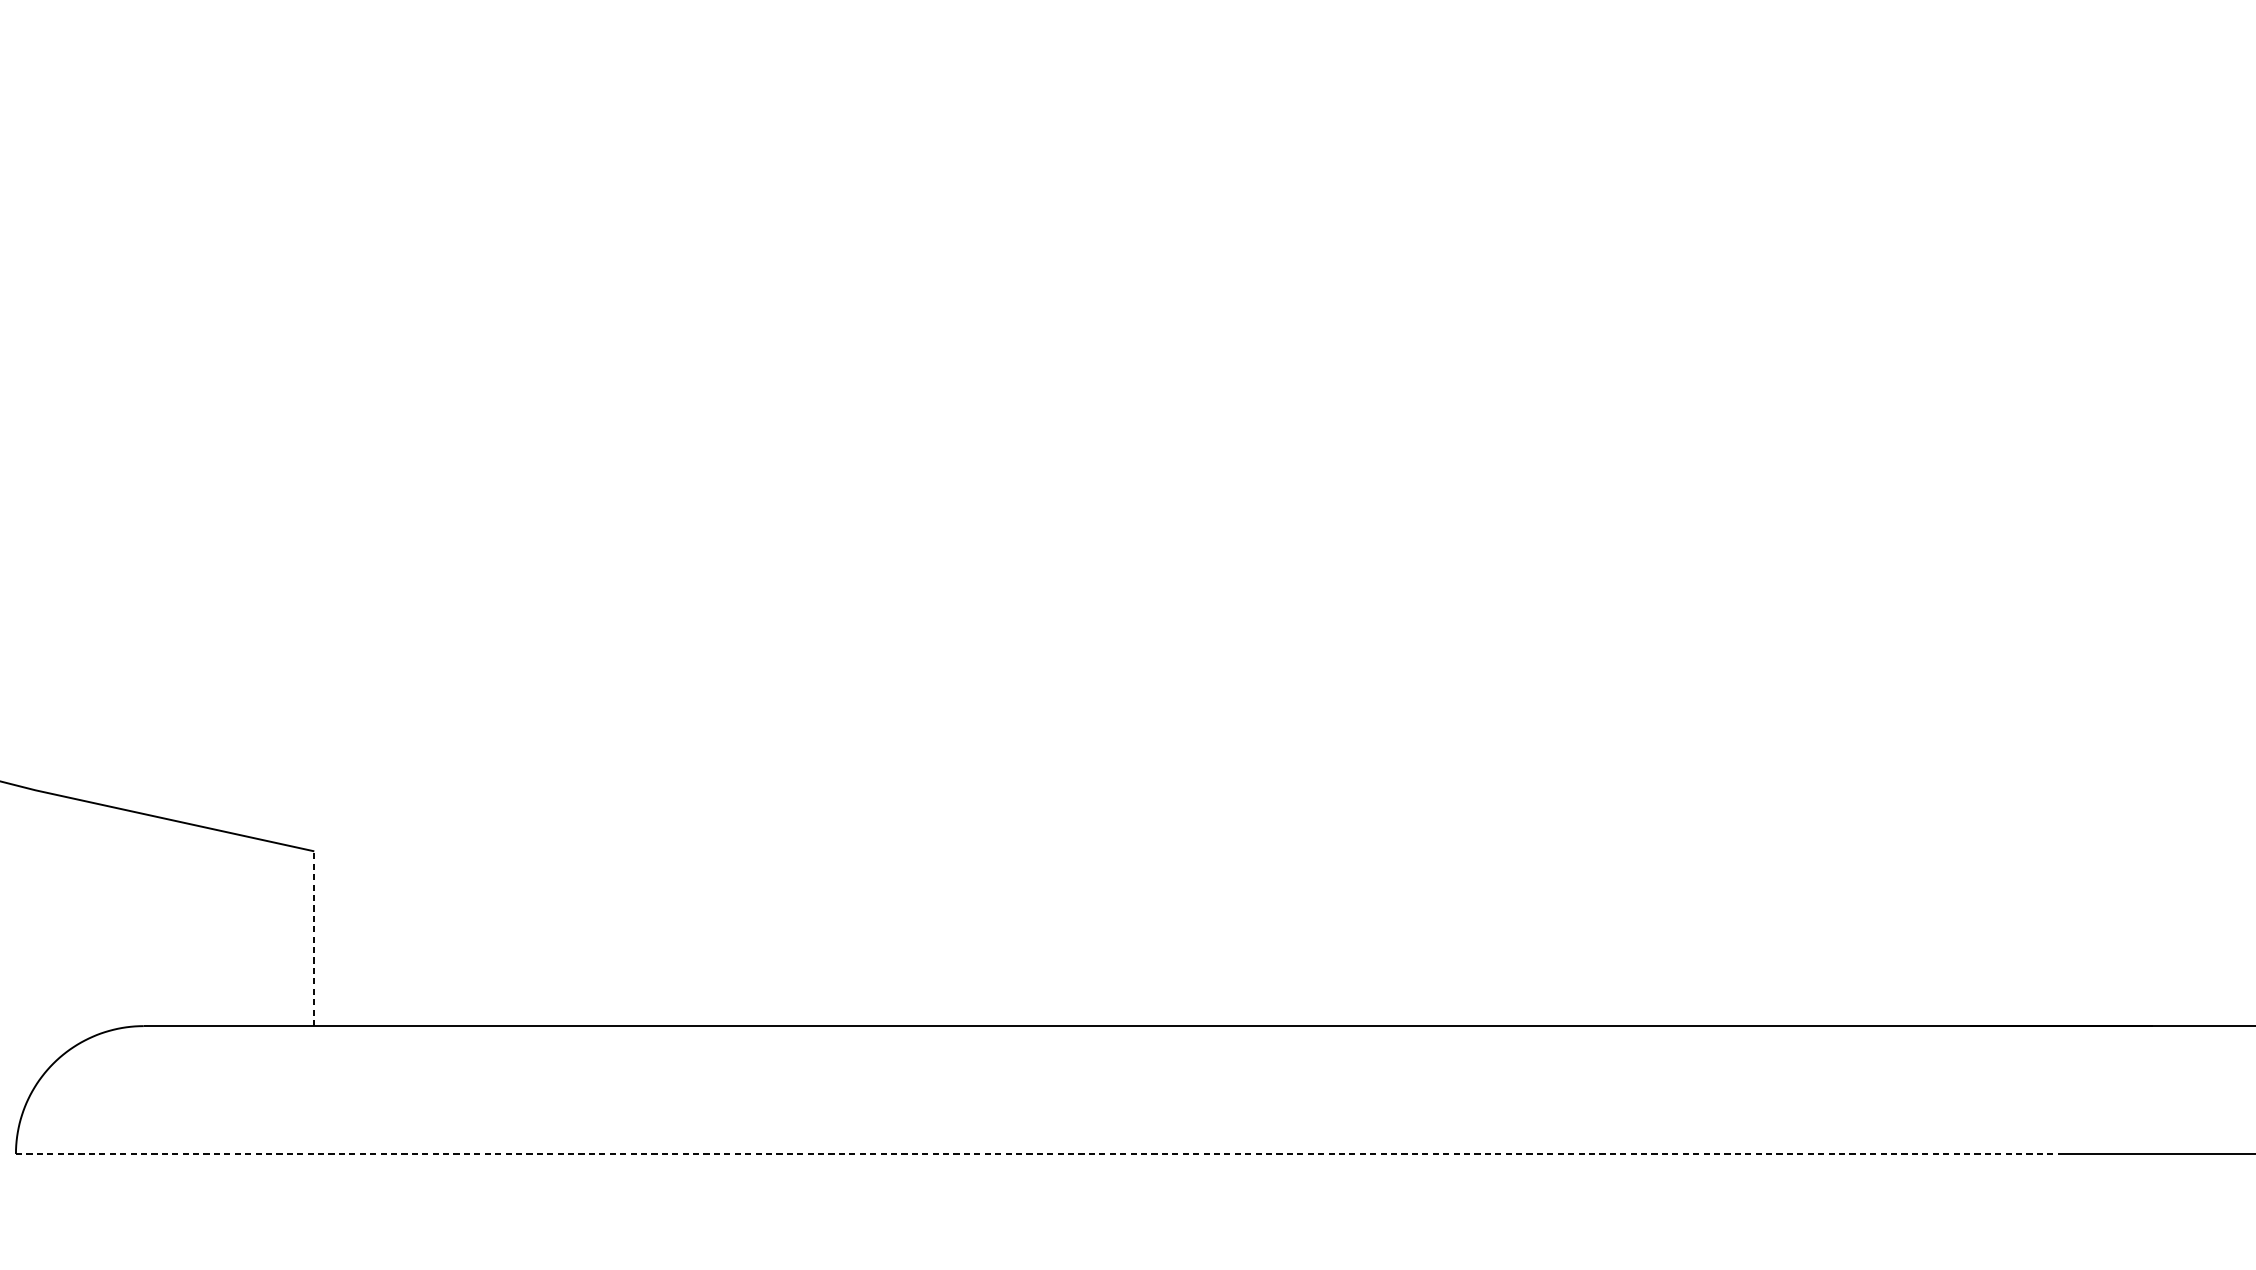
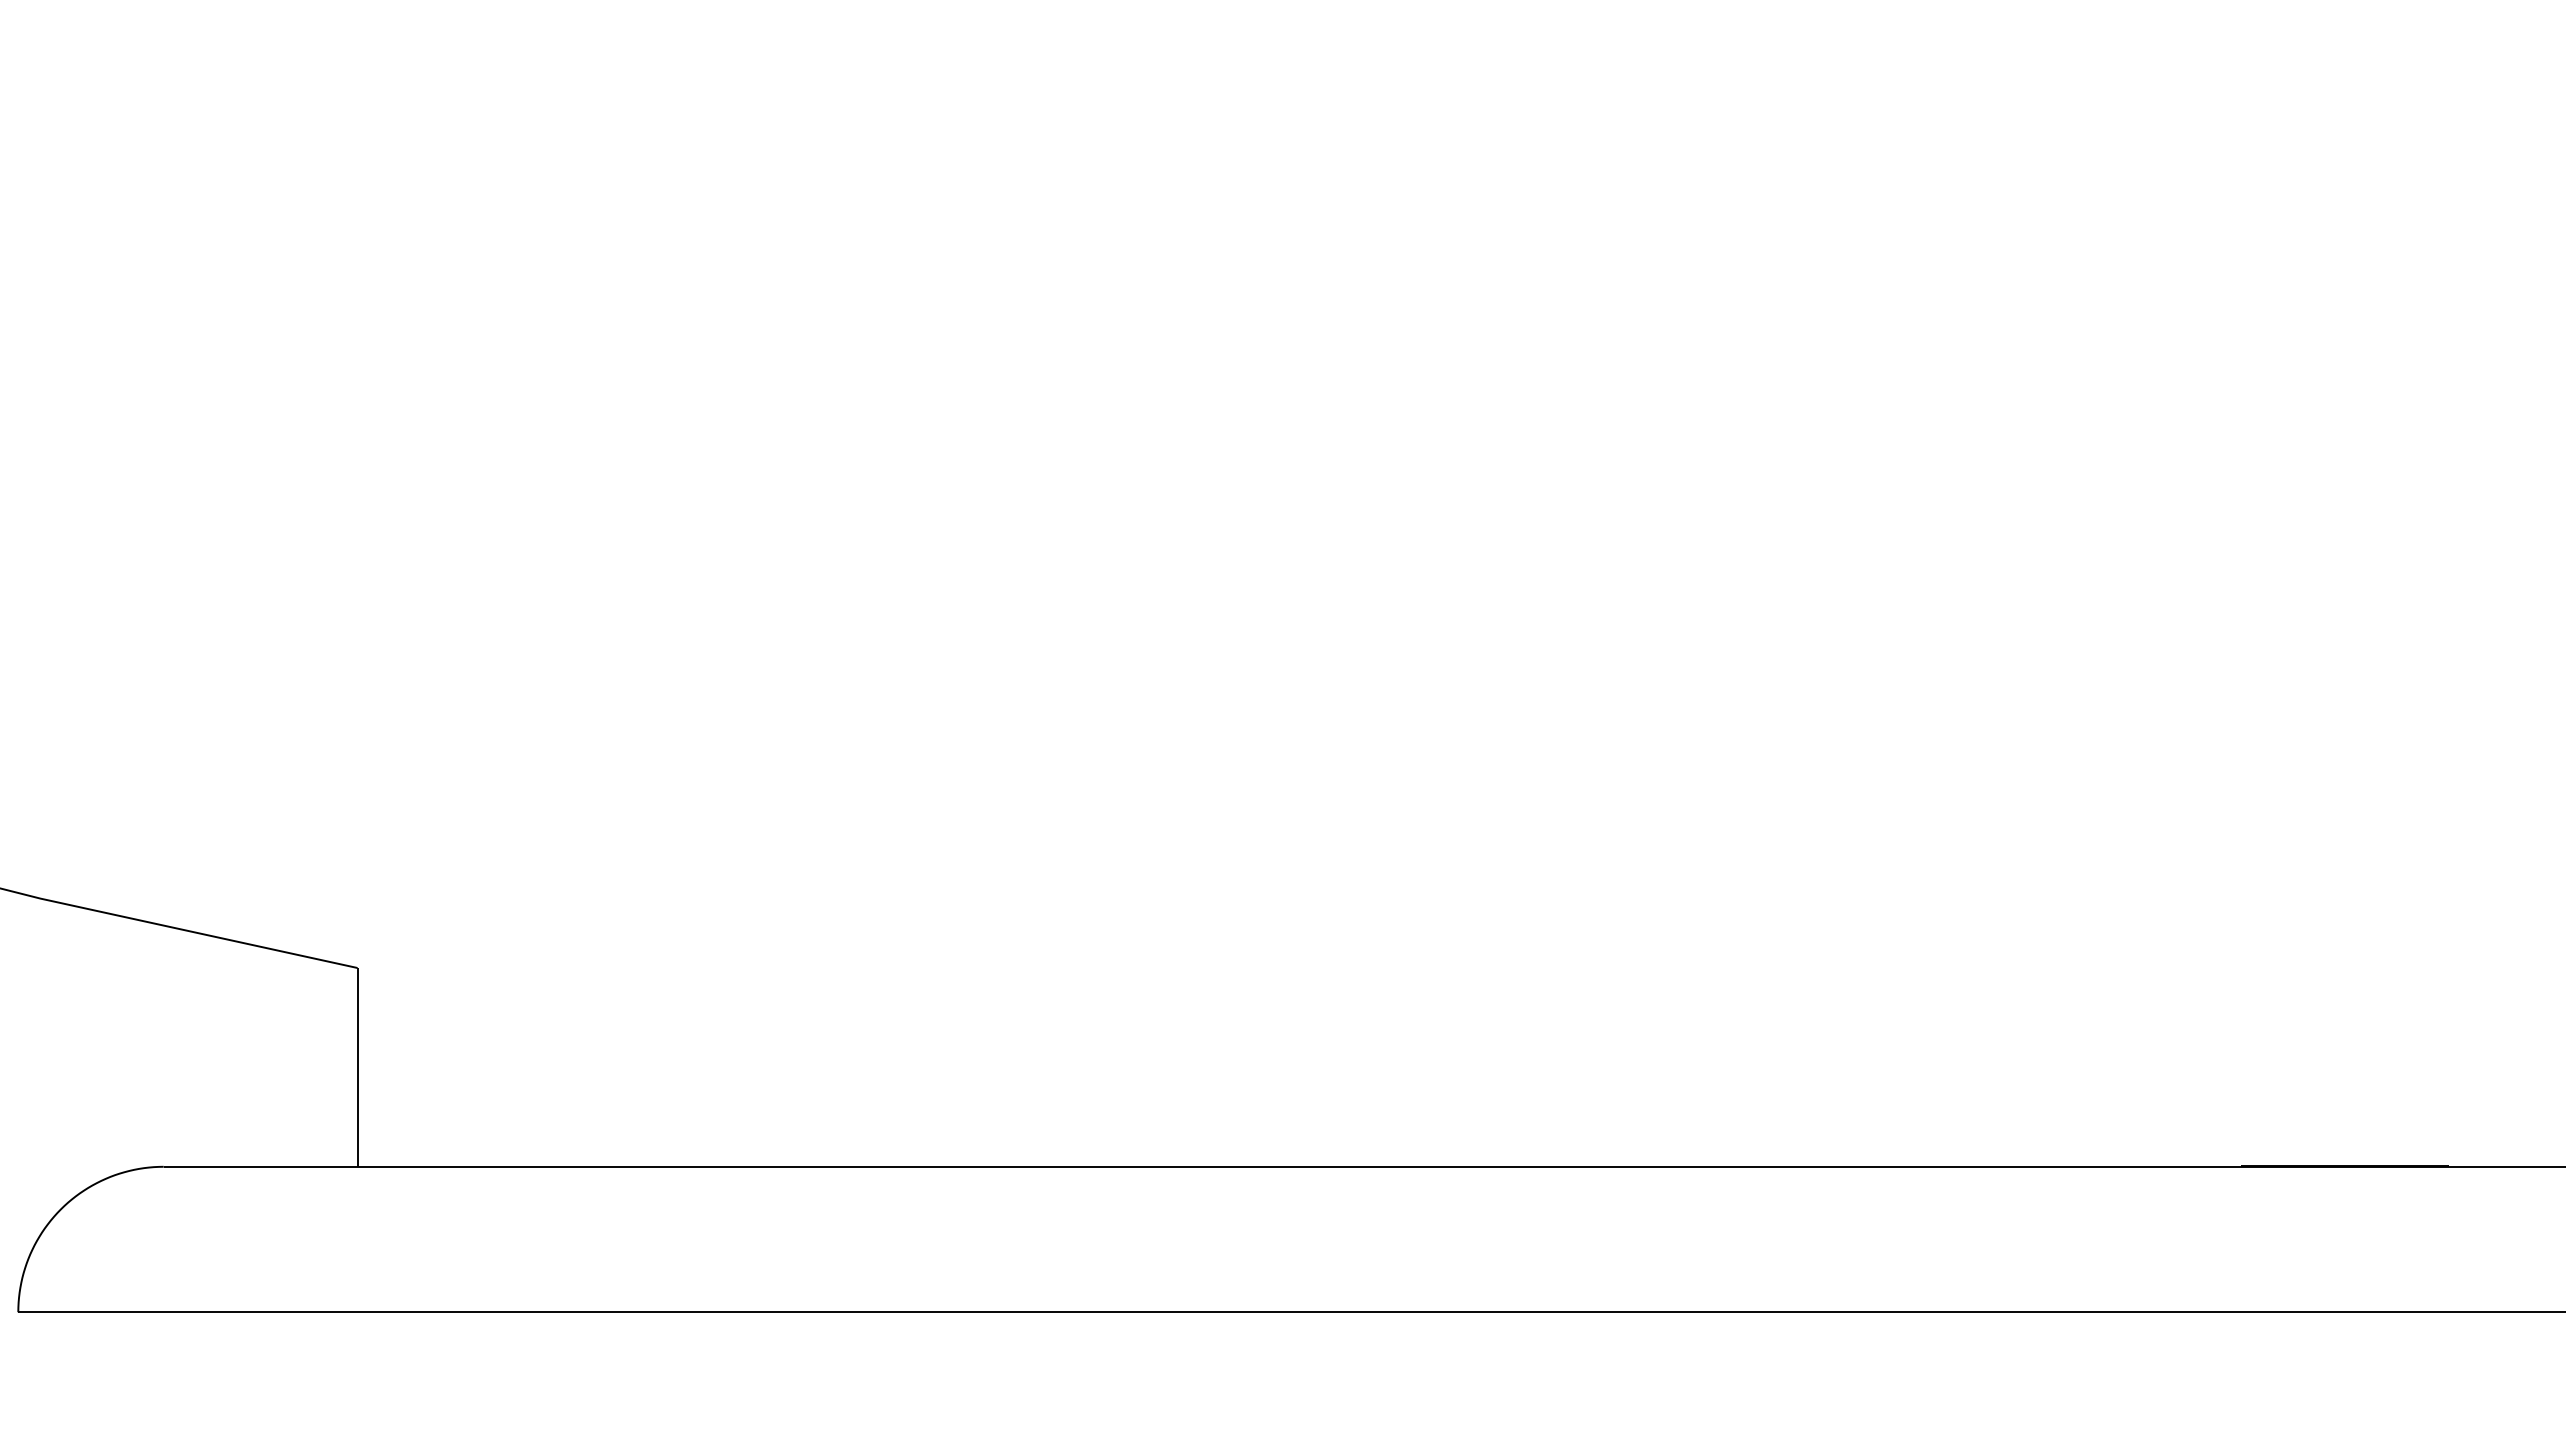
line: (314, 937) -> (357, 1066), dashed -> solid
line: (1039, 1154) -> (1182, 1312), dashed -> solid

